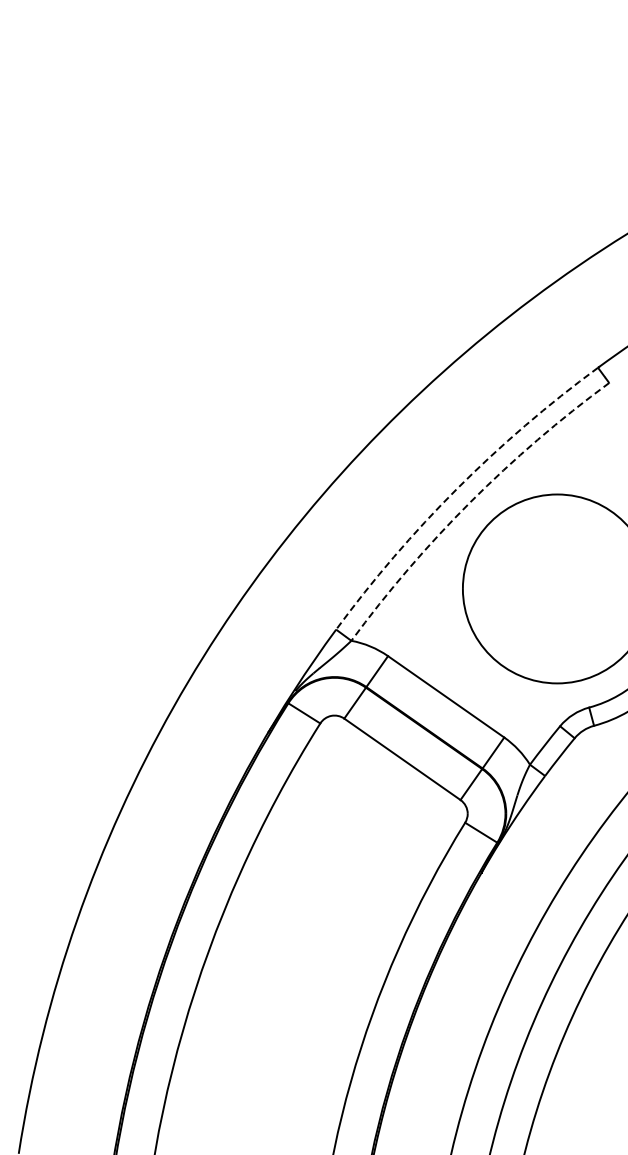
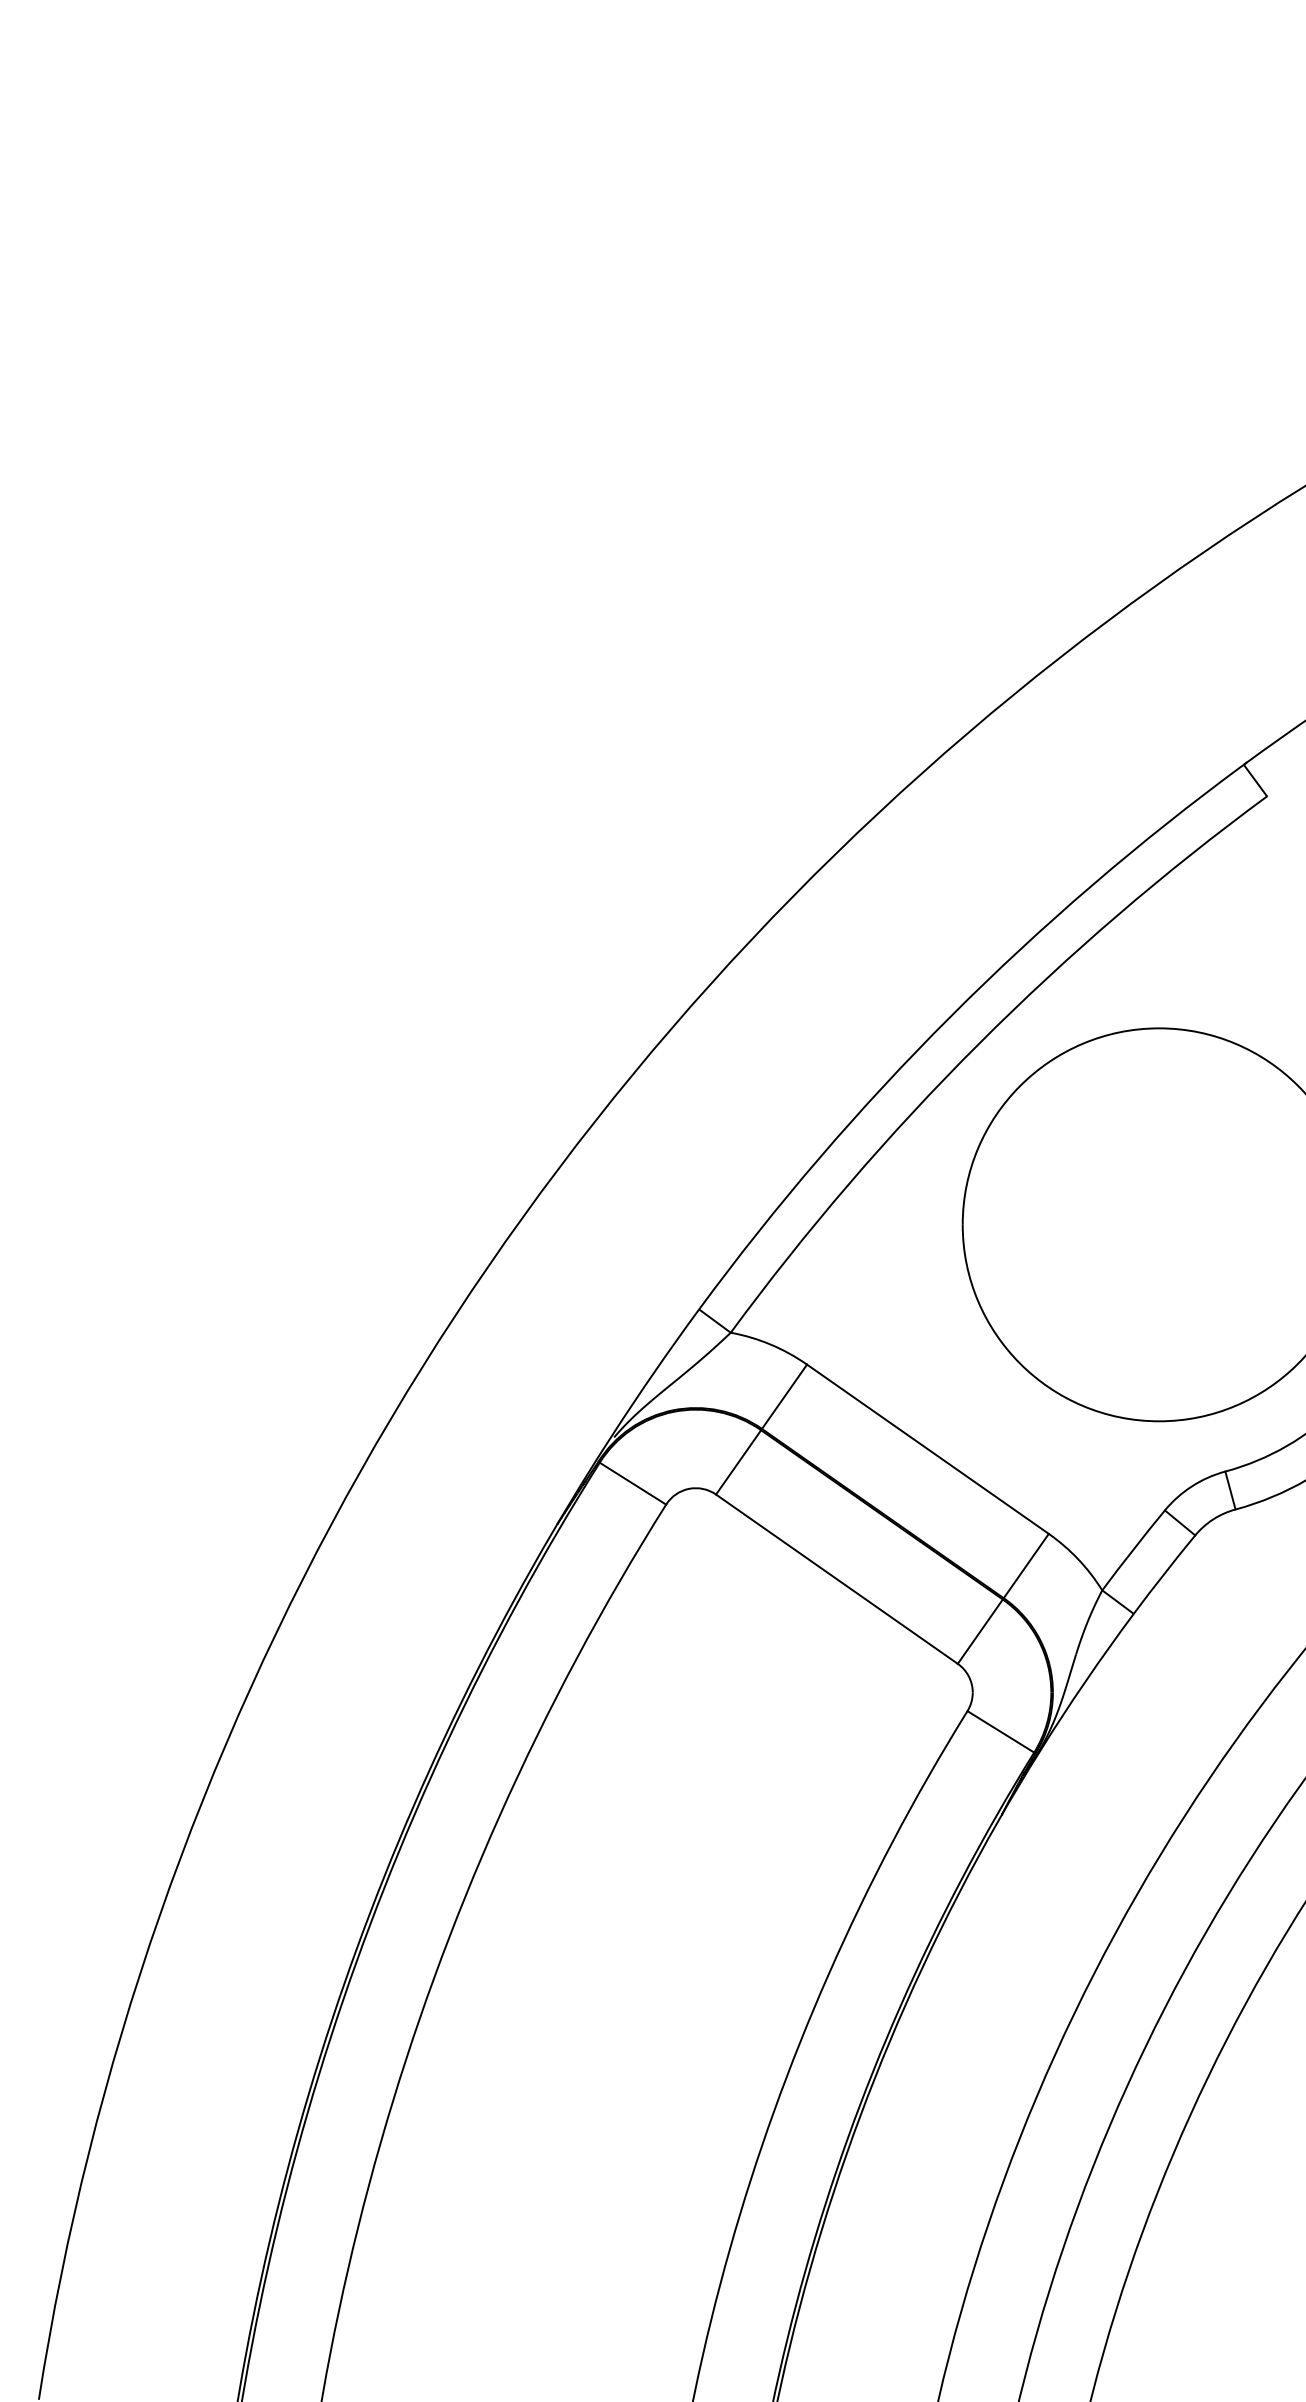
arc: (457, 488) -> (951, 1015), dashed -> solid
arc: (470, 502) -> (978, 1045), dashed -> solid

